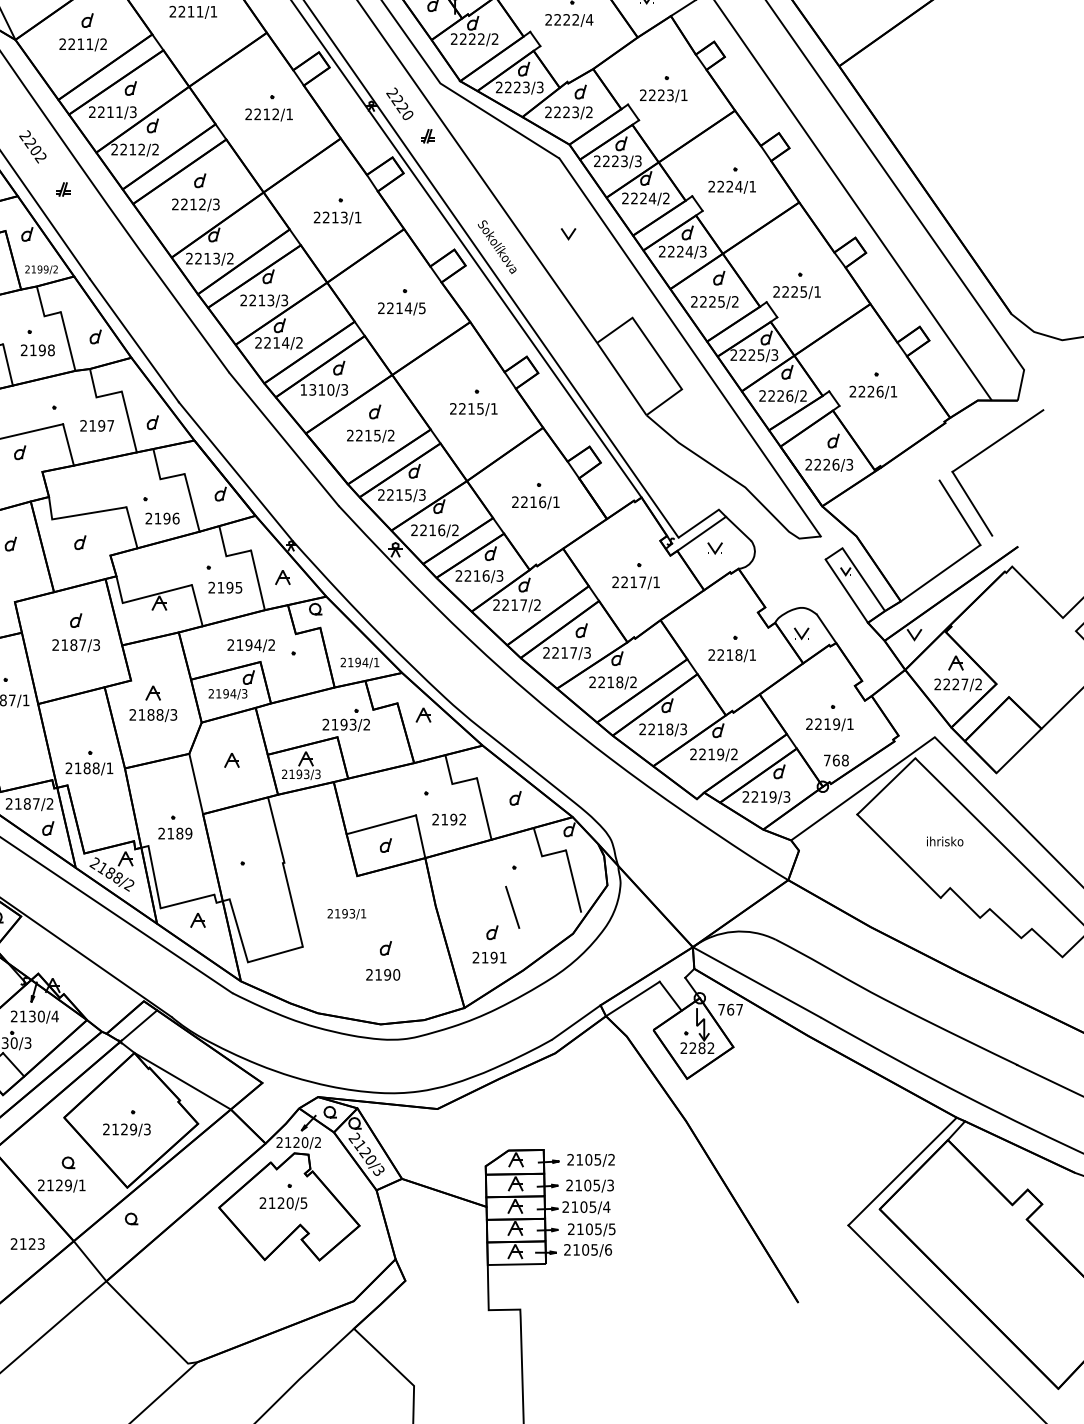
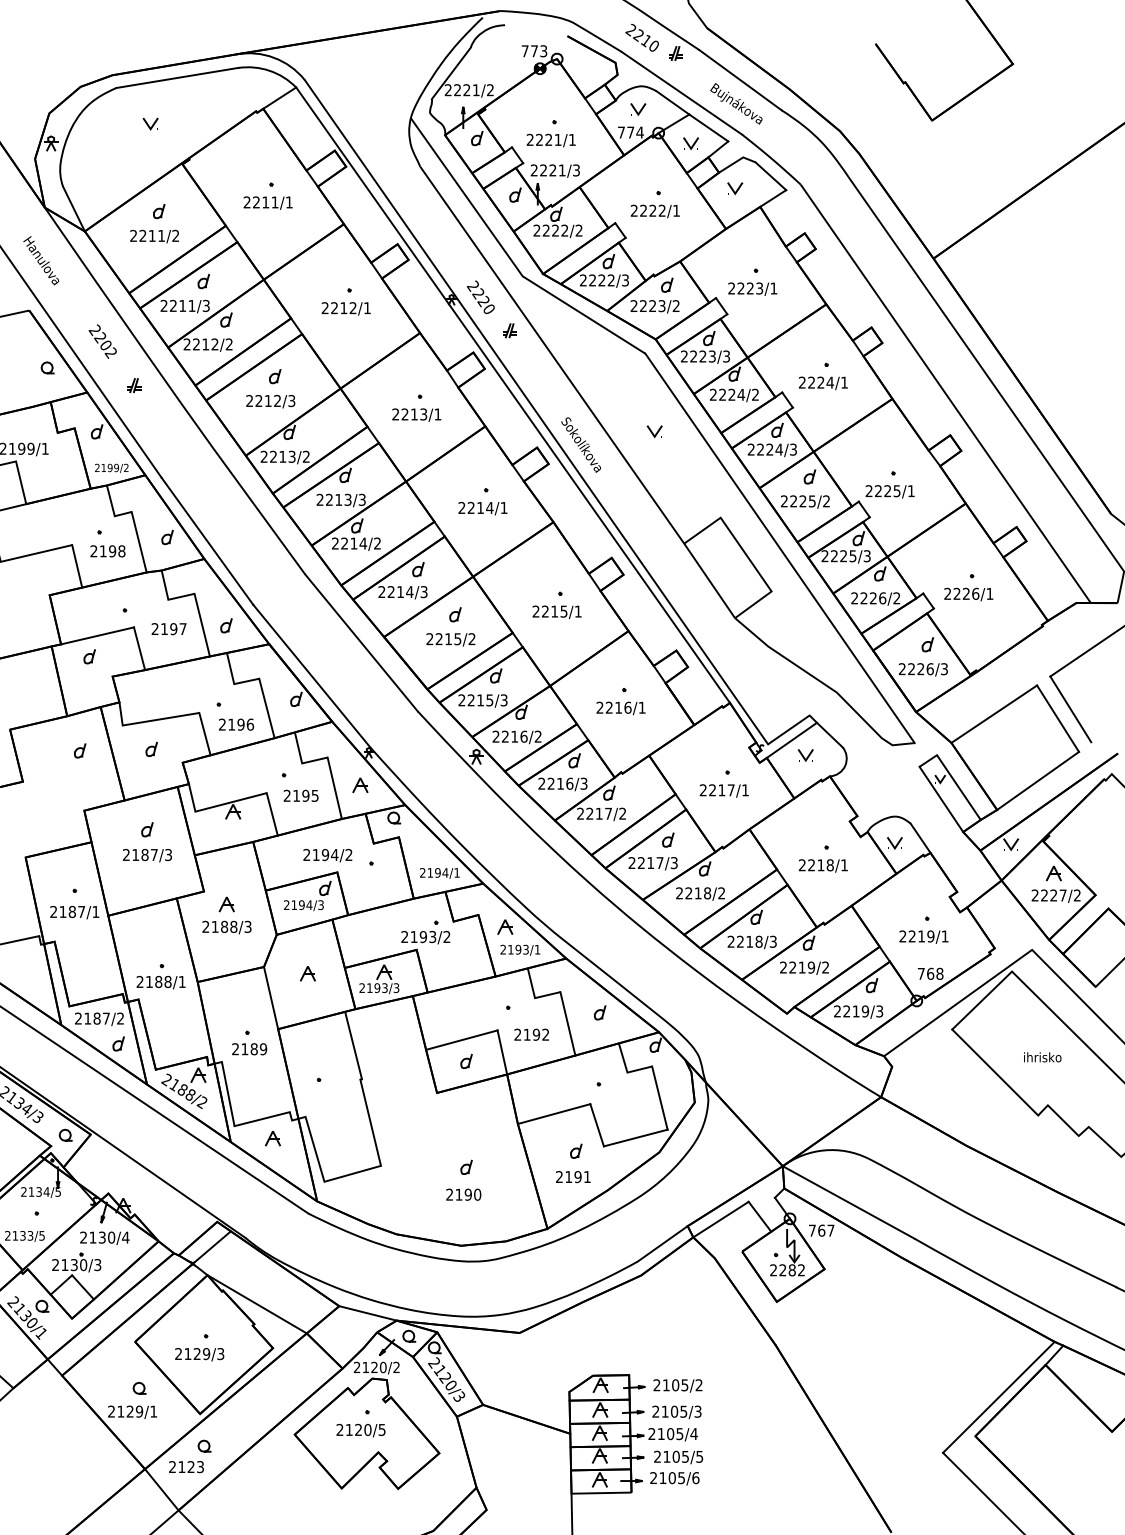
text: (589, 19) -> (676, 210), 2222/4 -> 2222/1
text: (525, 87) -> (610, 280), 2223/3 -> 2222/3
text: (421, 308) -> (503, 508), 2214/5 -> 2214/1
text: (316, 390) -> (395, 592), 1310/3 -> 2214/3
line: (898, 507) -> (994, 713), added
line: (470, 896) -> (553, 1114), added
text: (347, 913) -> (520, 949), moved
line: (549, 919) -> (635, 1137), added
line: (289, 1090) -> (367, 1313), added
text: (27, 1244) -> (186, 1467), moved

